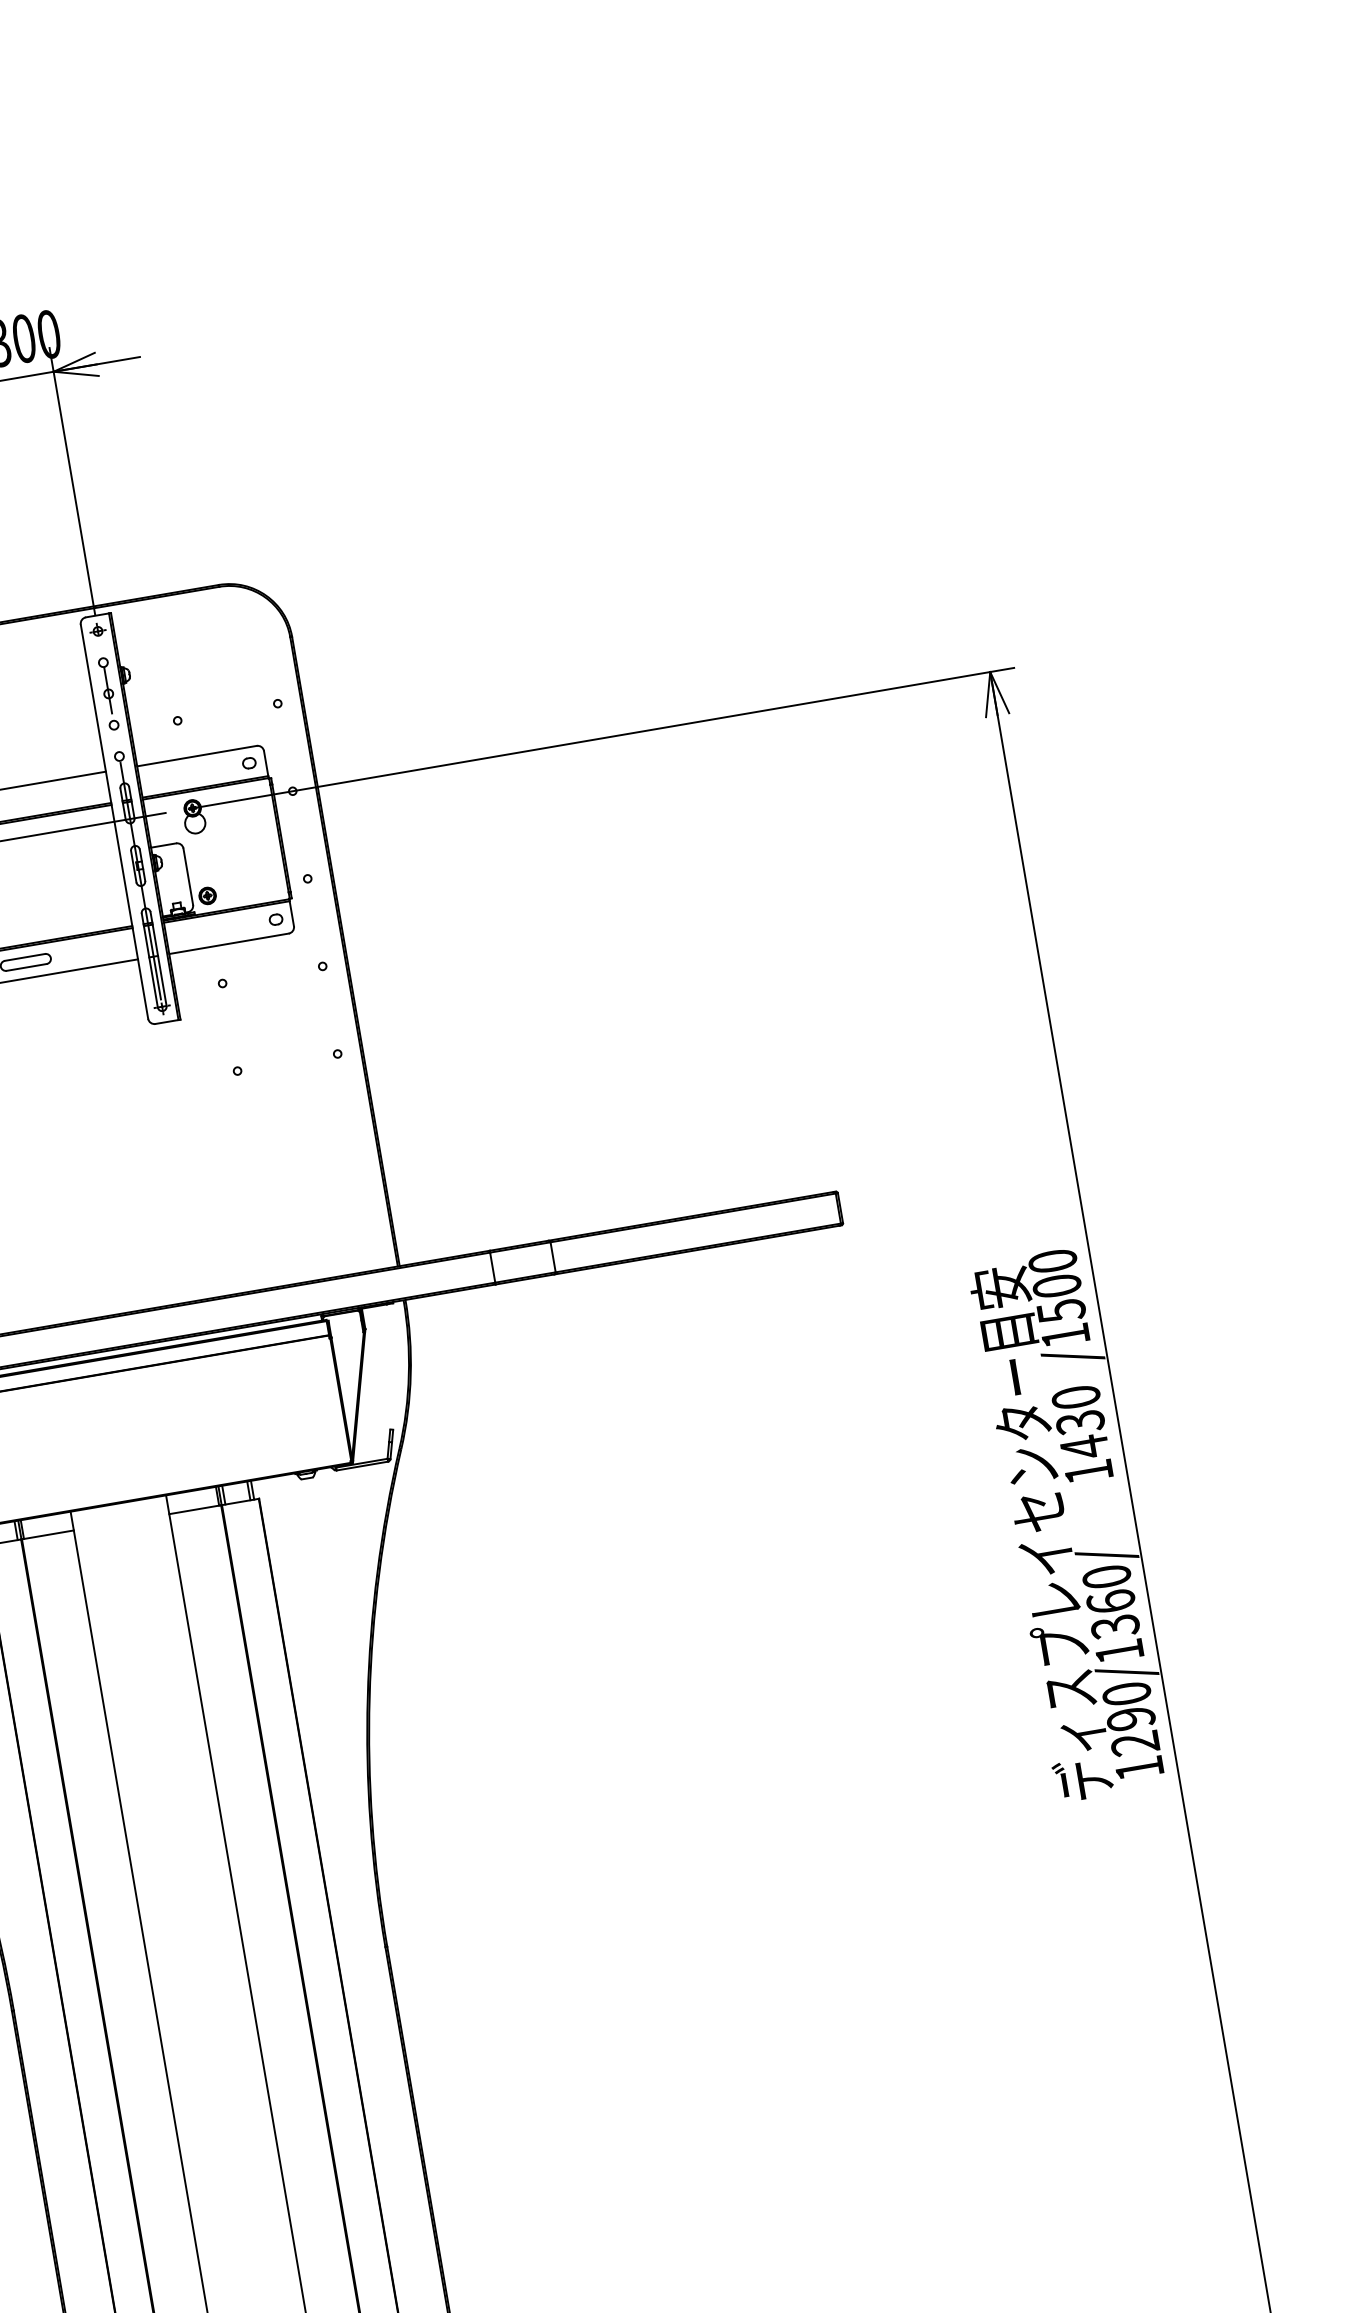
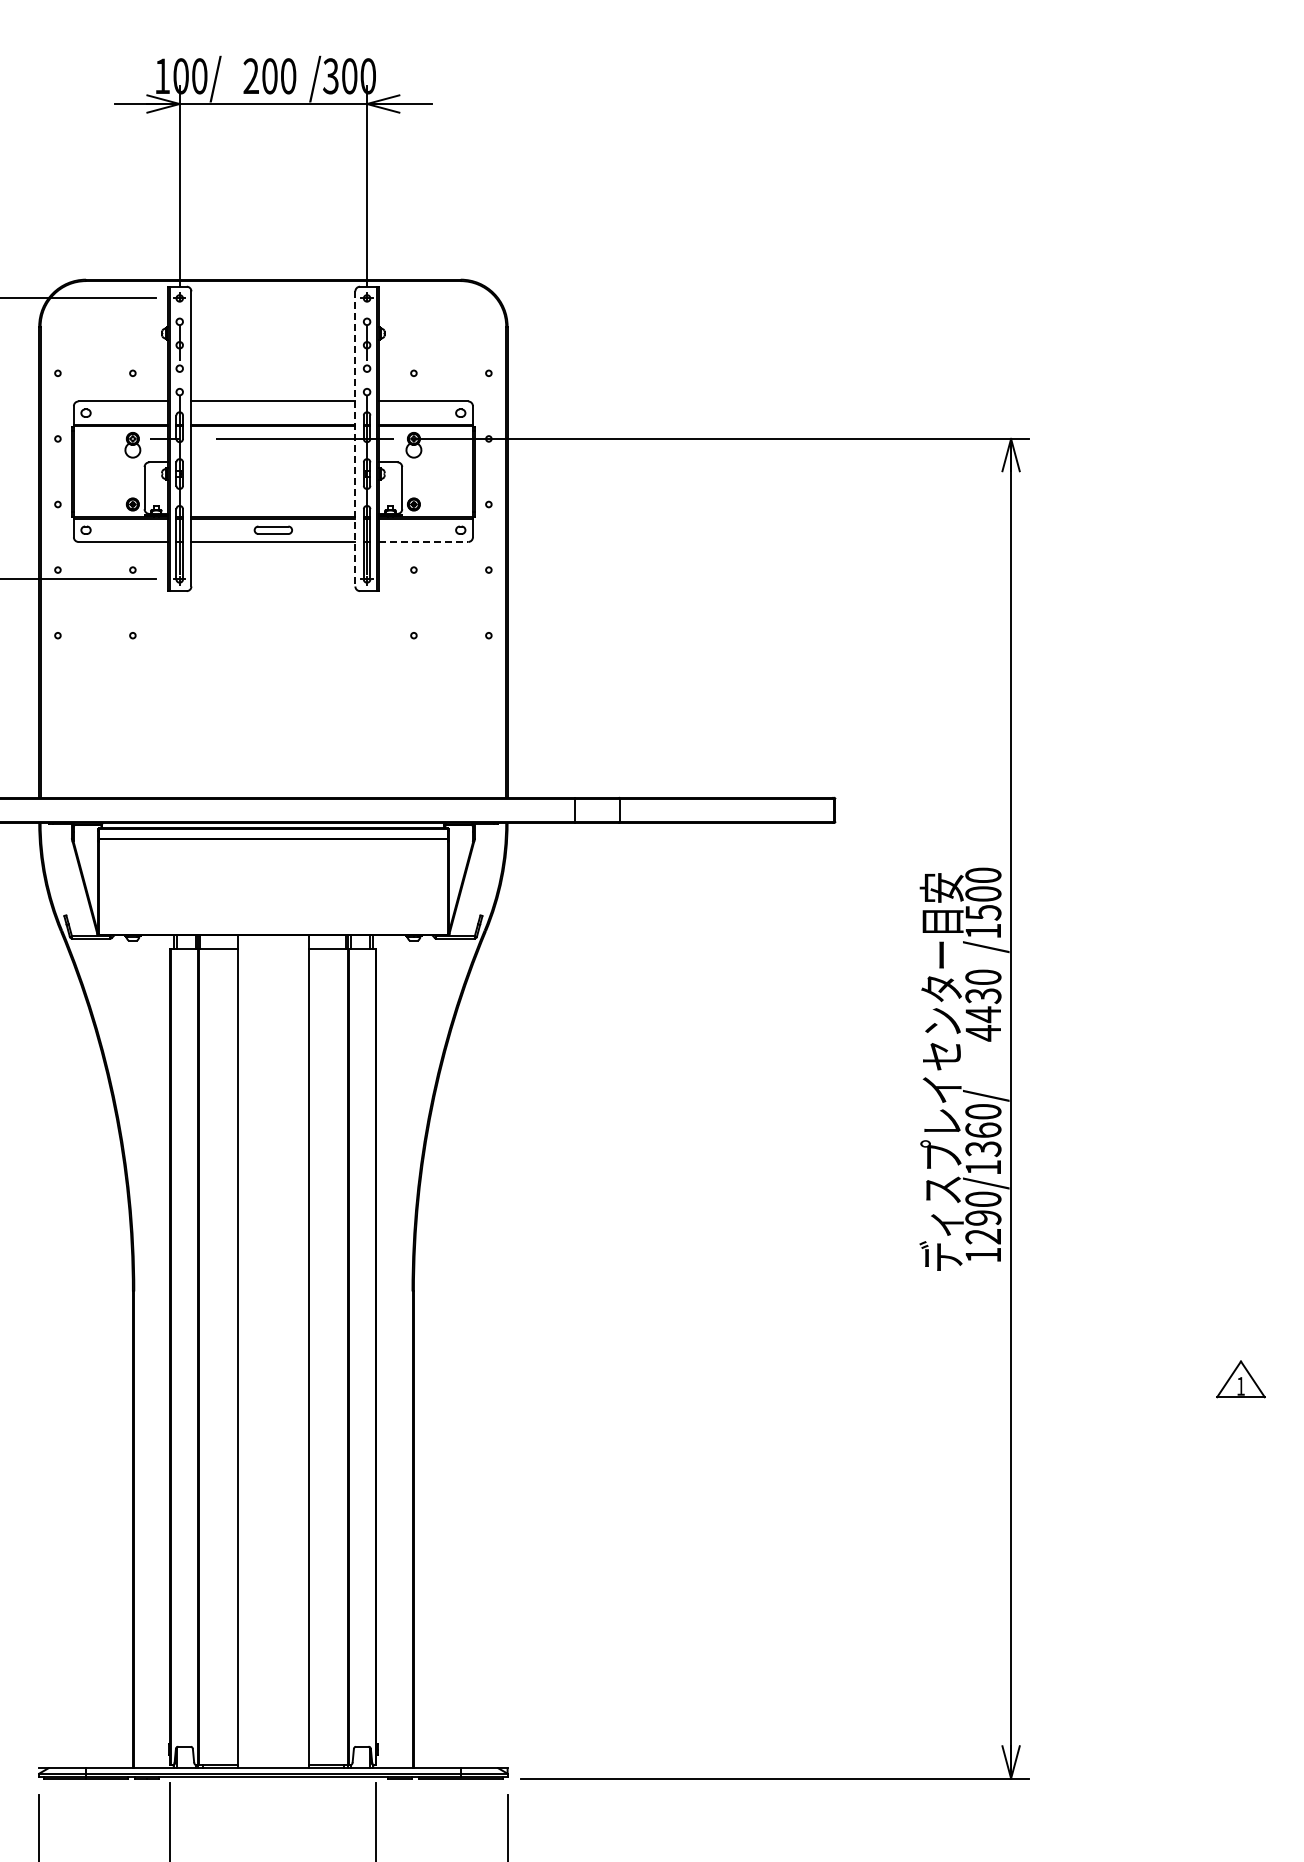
line: (114, 821) -> (355, 438), solid -> dashed
line: (228, 943) -> (423, 541), solid -> dashed
text: (1087, 1472) -> (982, 1033), 1430 -> 4430

